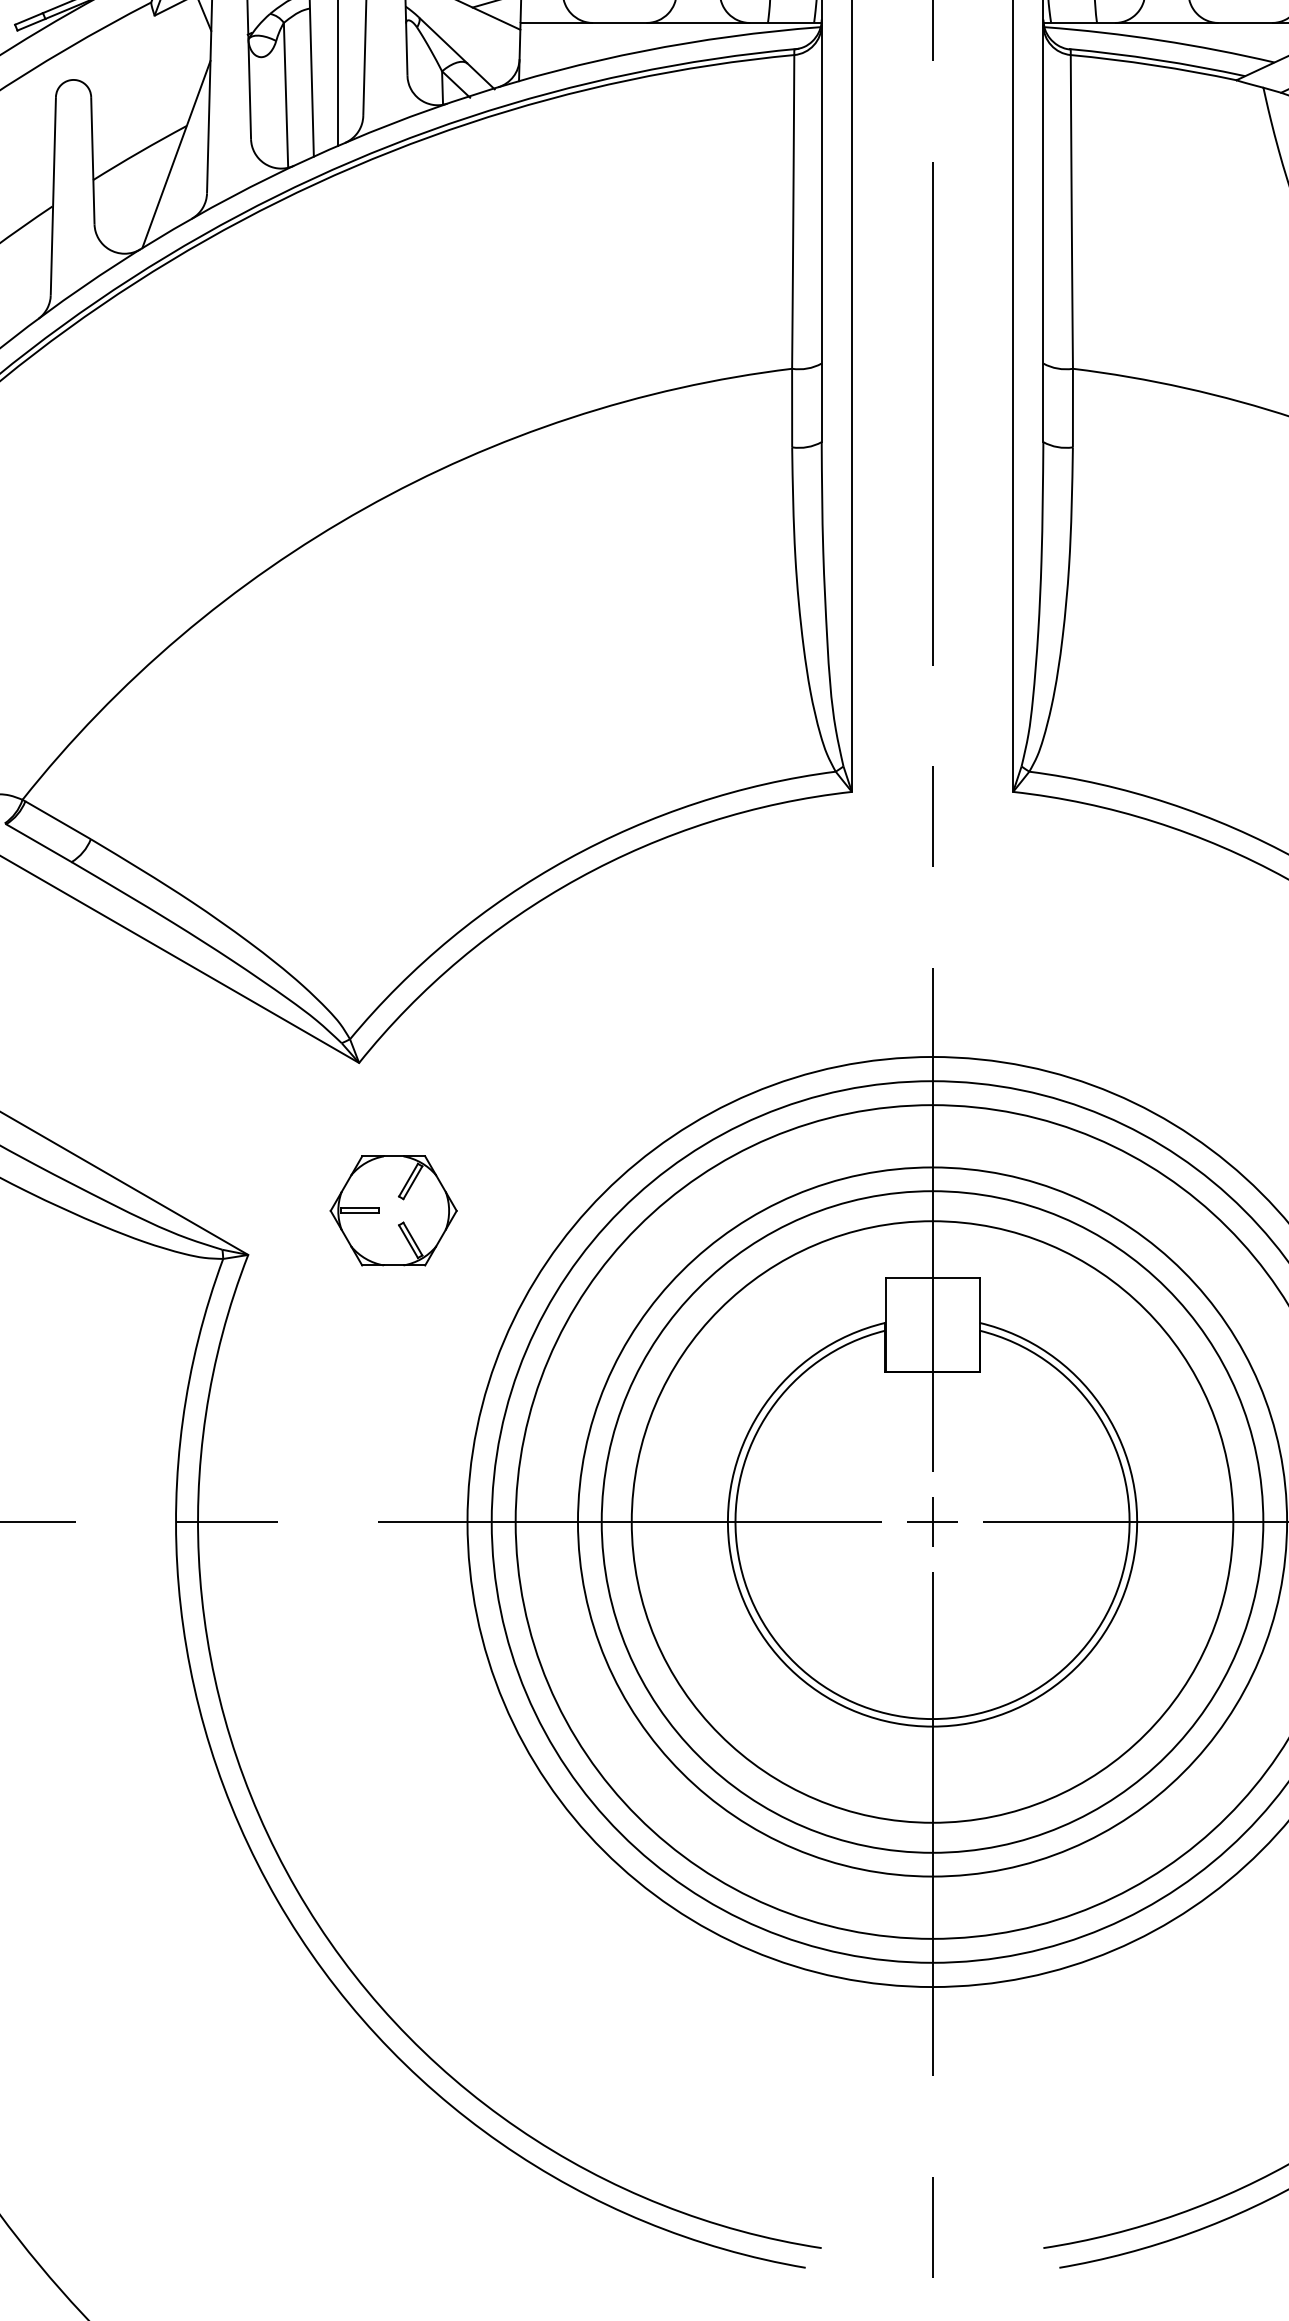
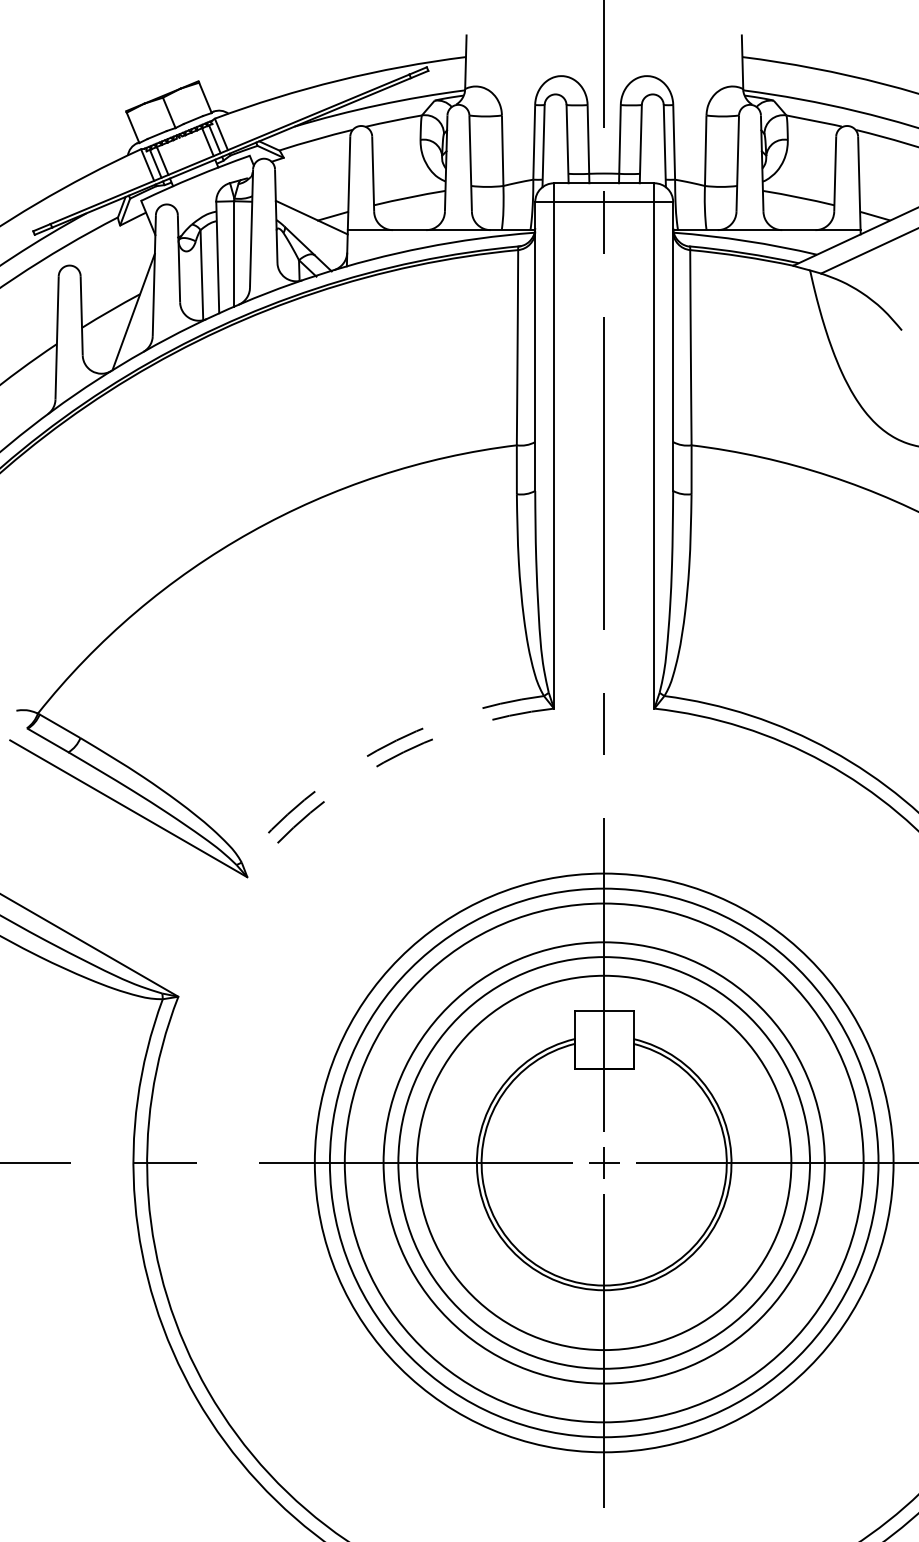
arc: (568, 859) -> (377, 750), solid -> dashed
arc: (577, 878) -> (383, 762), solid -> dashed
part: (393, 1211) -> (268, 969), removed

